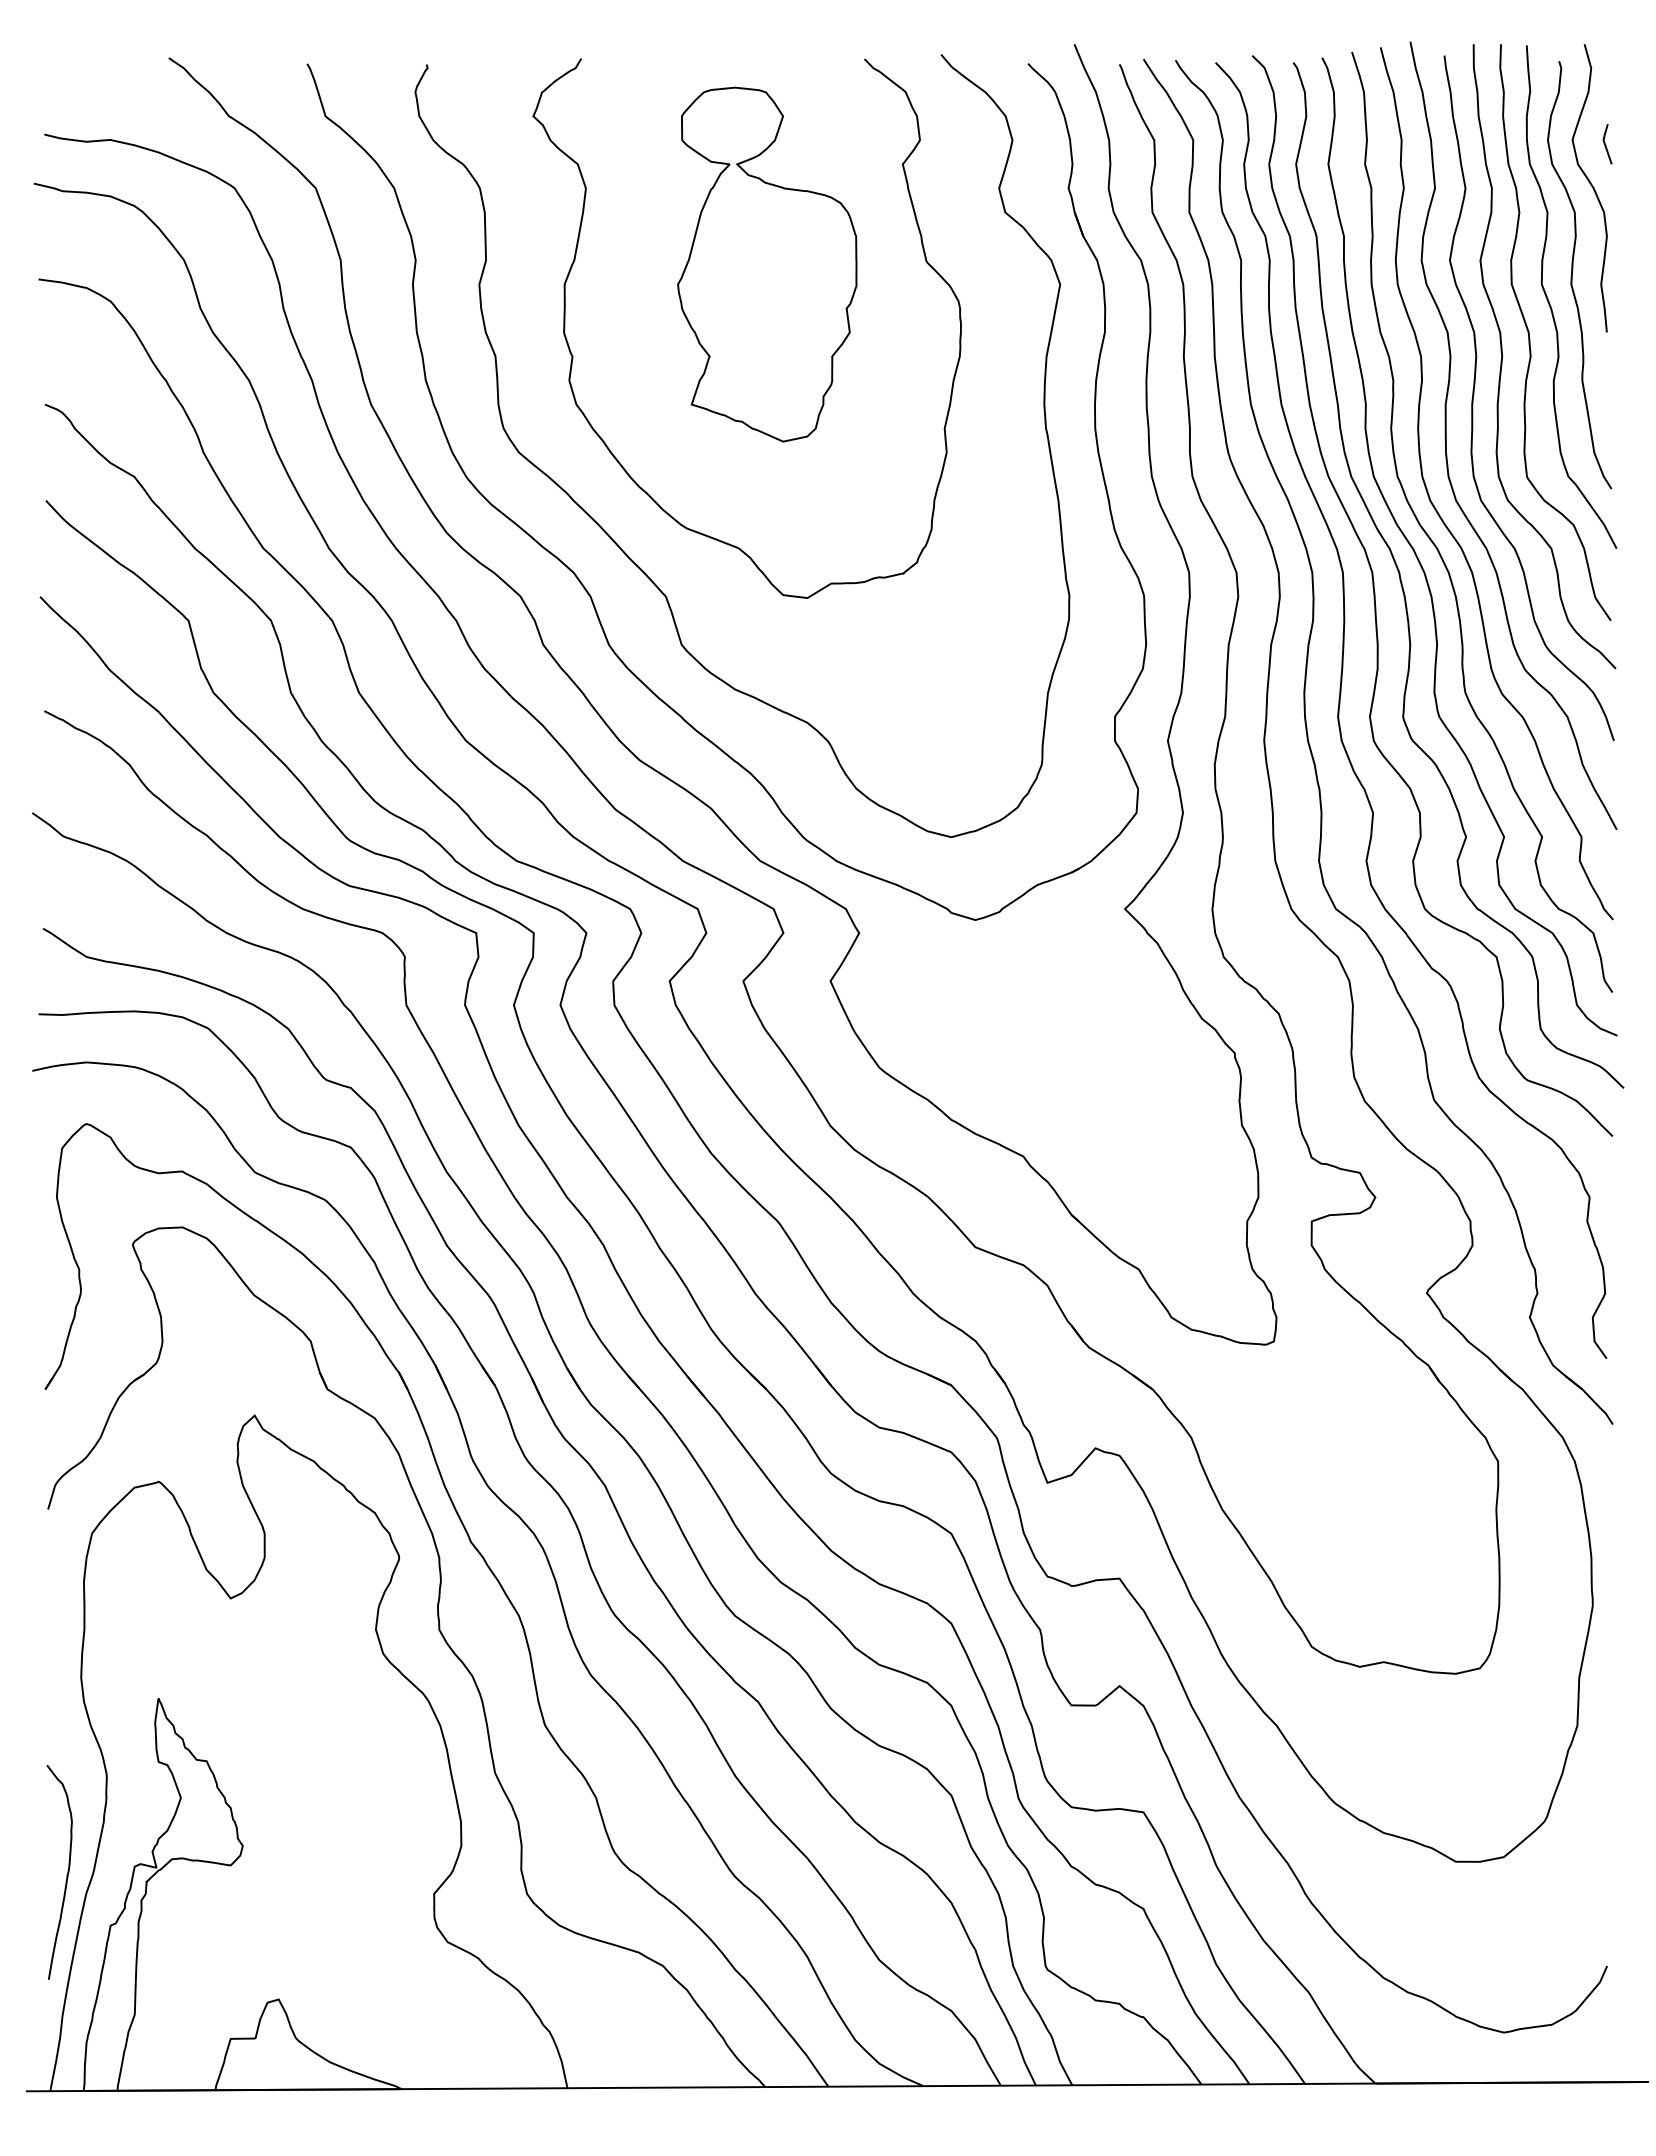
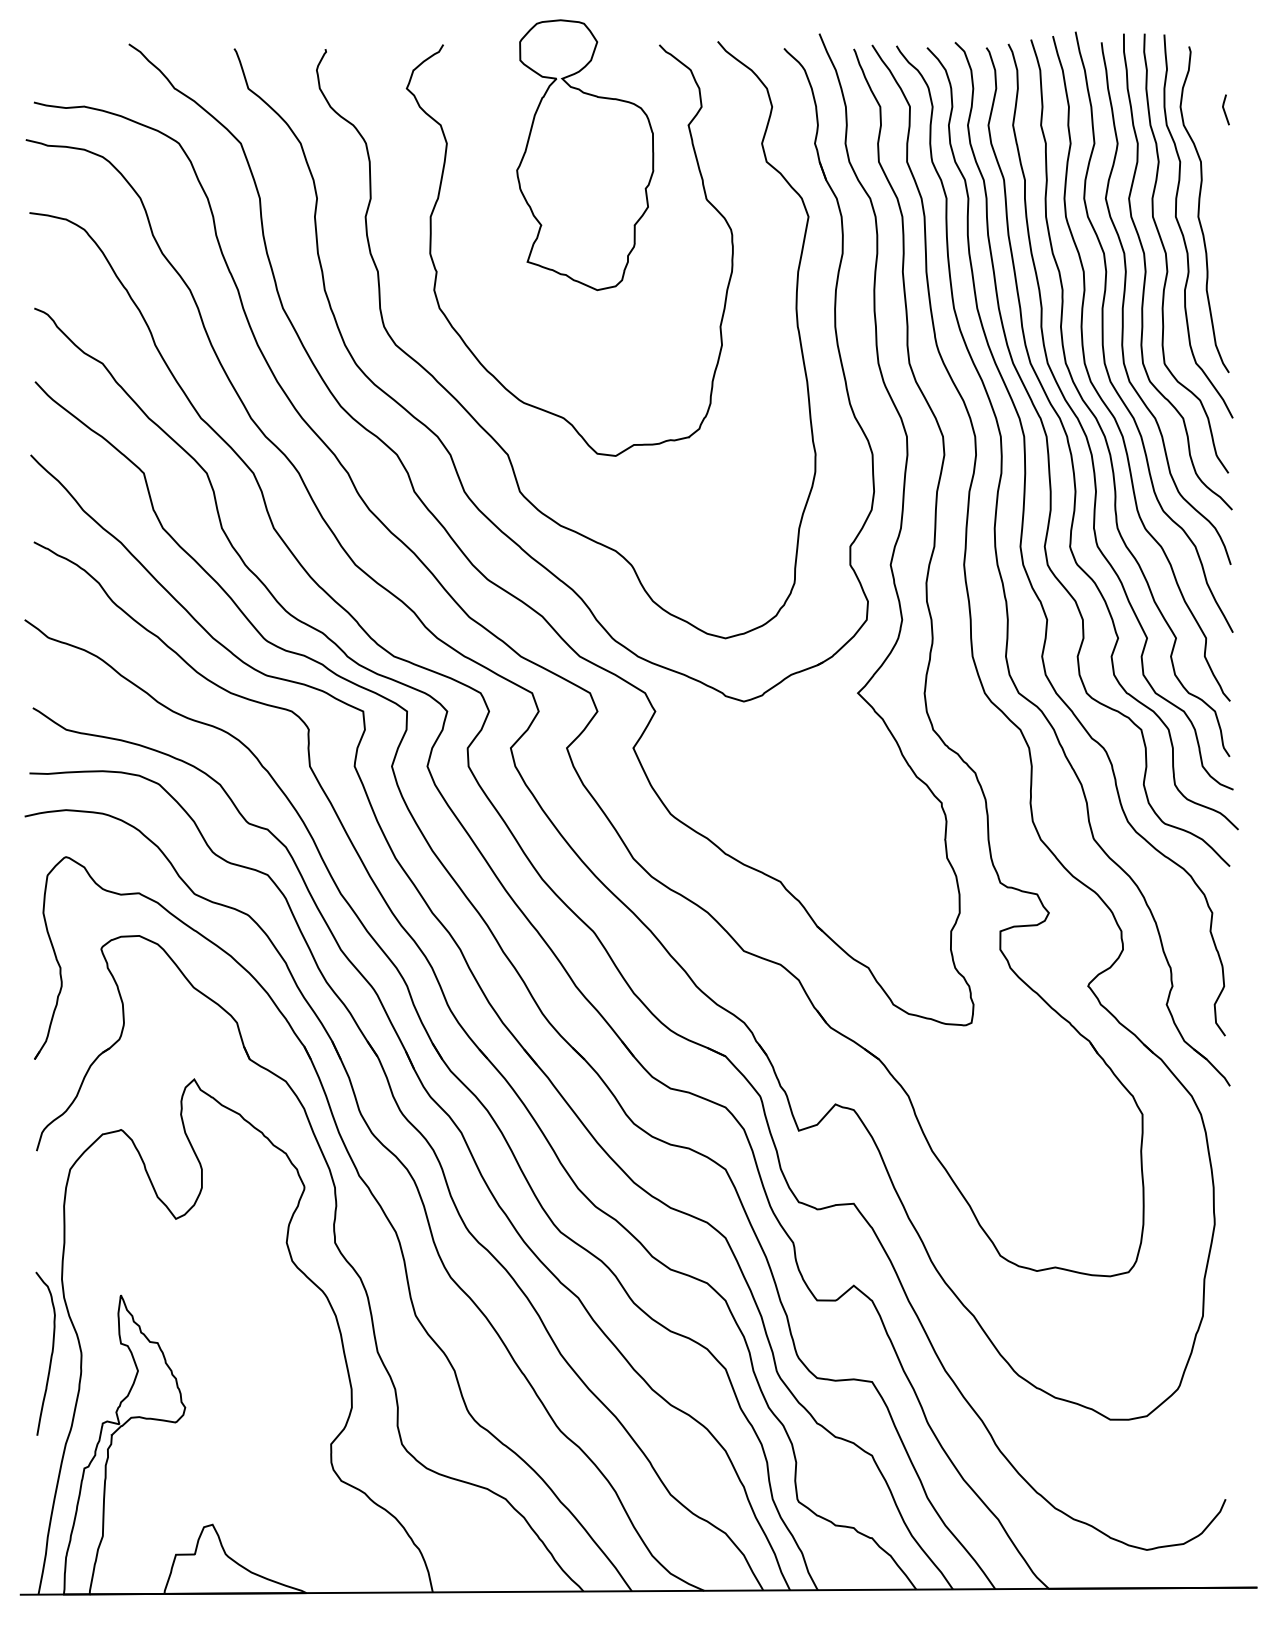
curve: (1591, 186) -> (1213, 142), removed
part: (767, 264) -> (585, 155), moved
curve: (66, 1874) -> (50, 1355), moved

